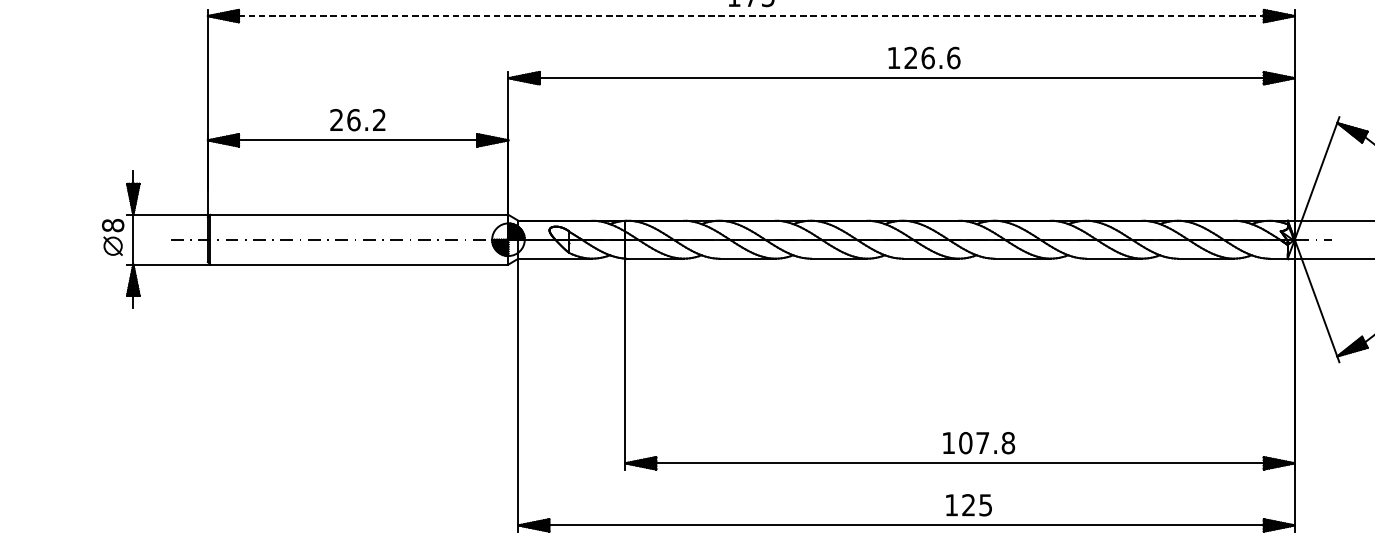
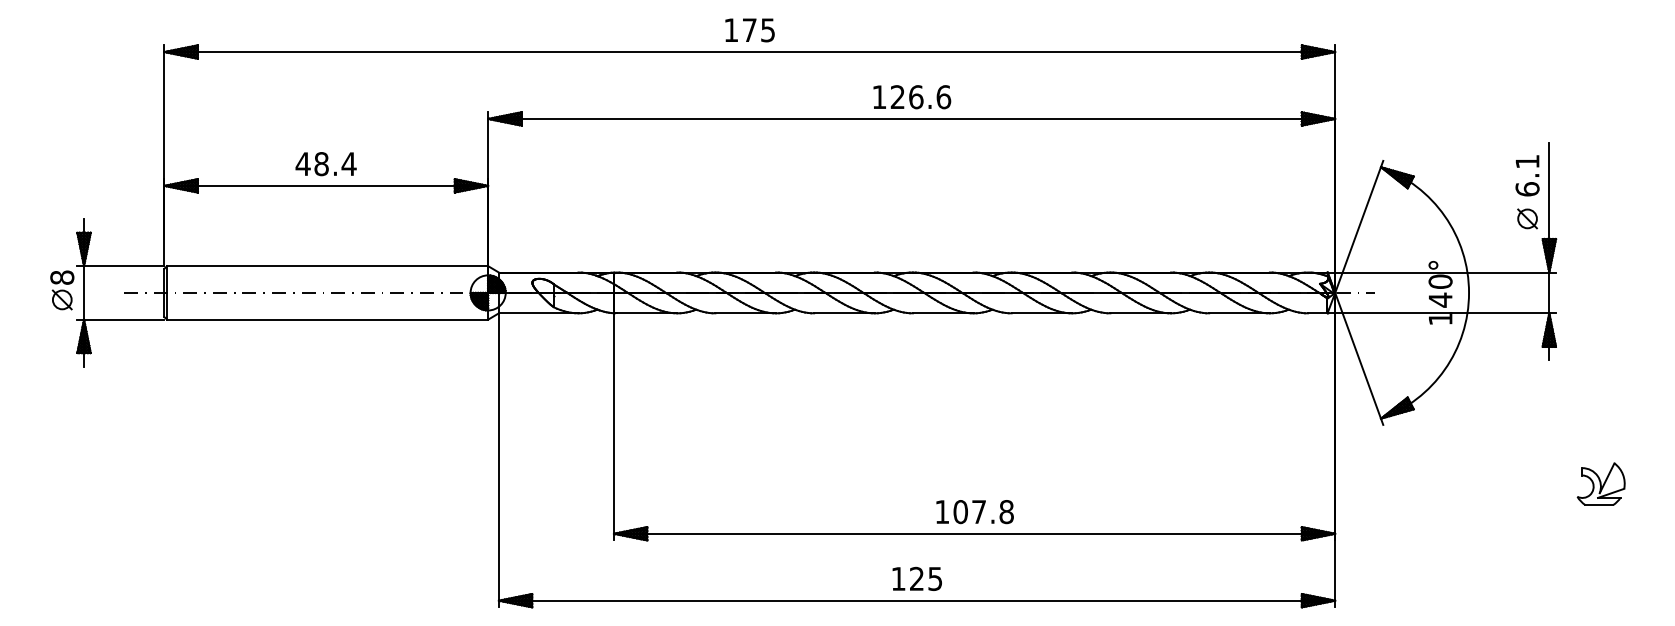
line: (752, 16) -> (750, 52), dashed -> solid
text: (924, 58) -> (912, 97), moved
text: (357, 120) -> (325, 164), 26.2 -> 48.4
text: (978, 443) -> (974, 512), moved
text: (968, 504) -> (916, 578), moved

